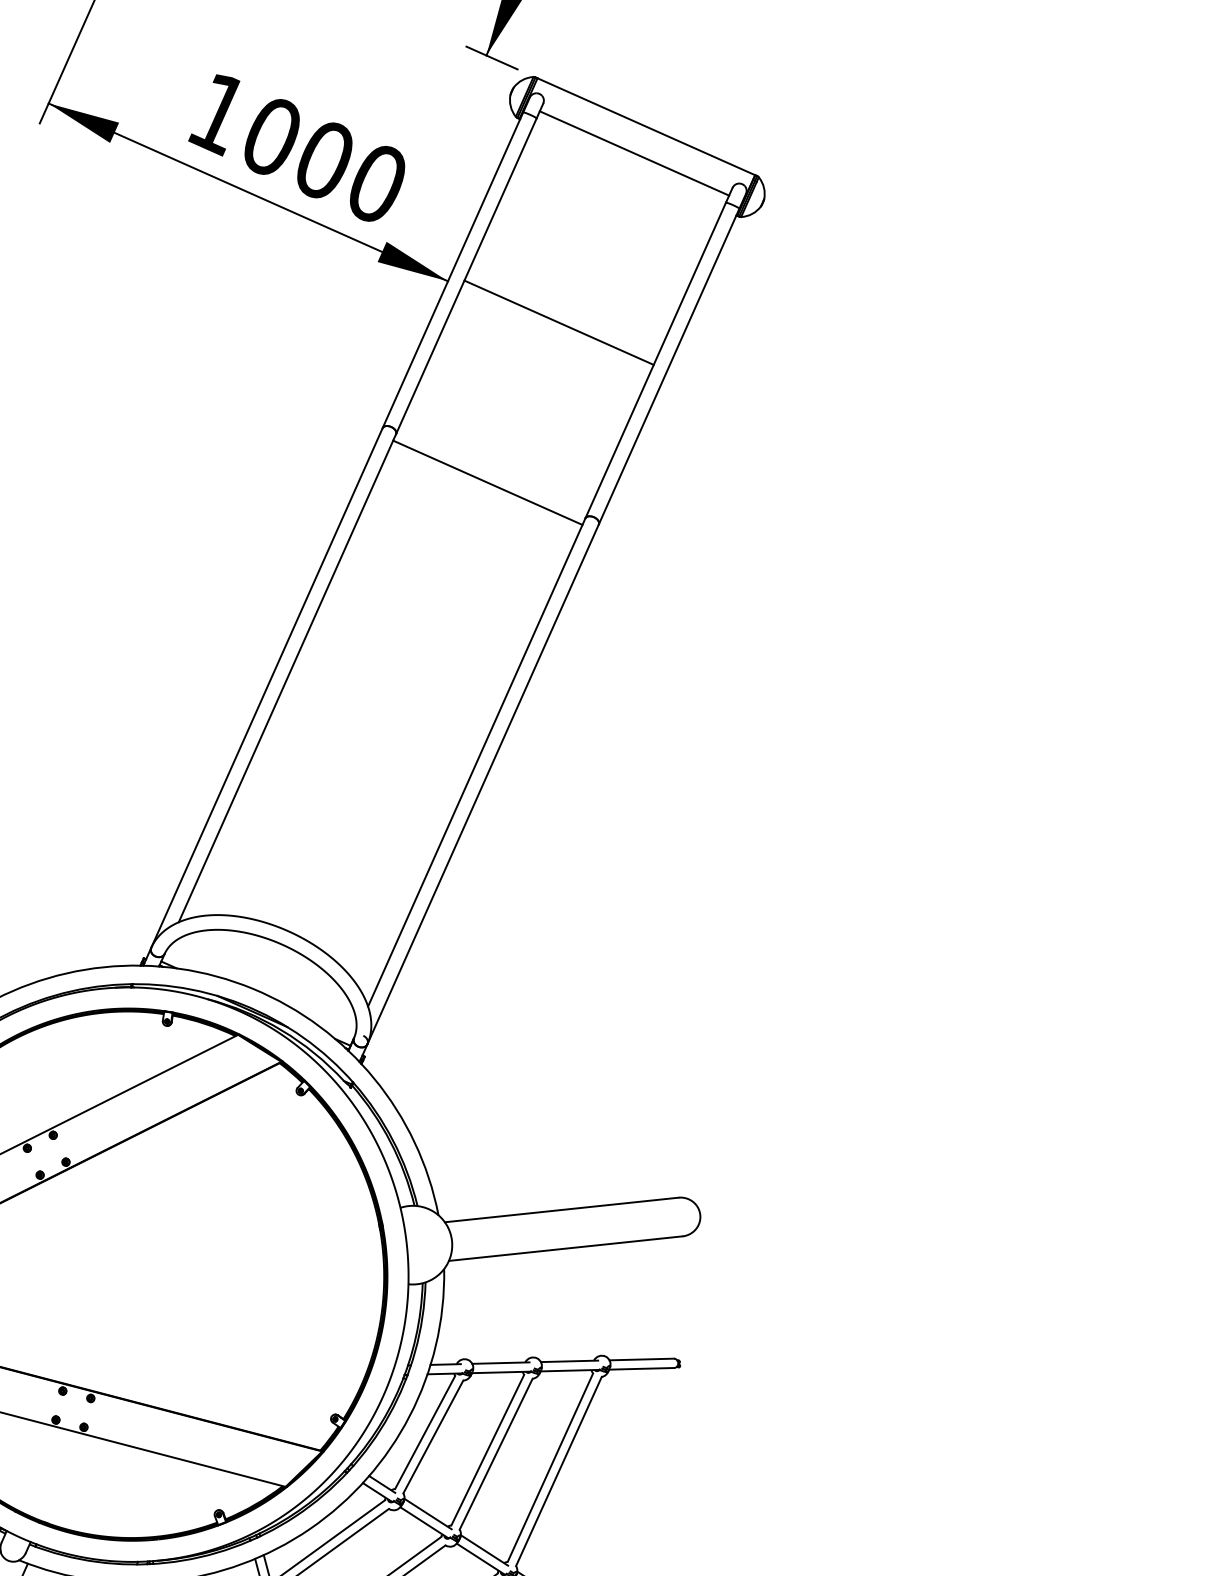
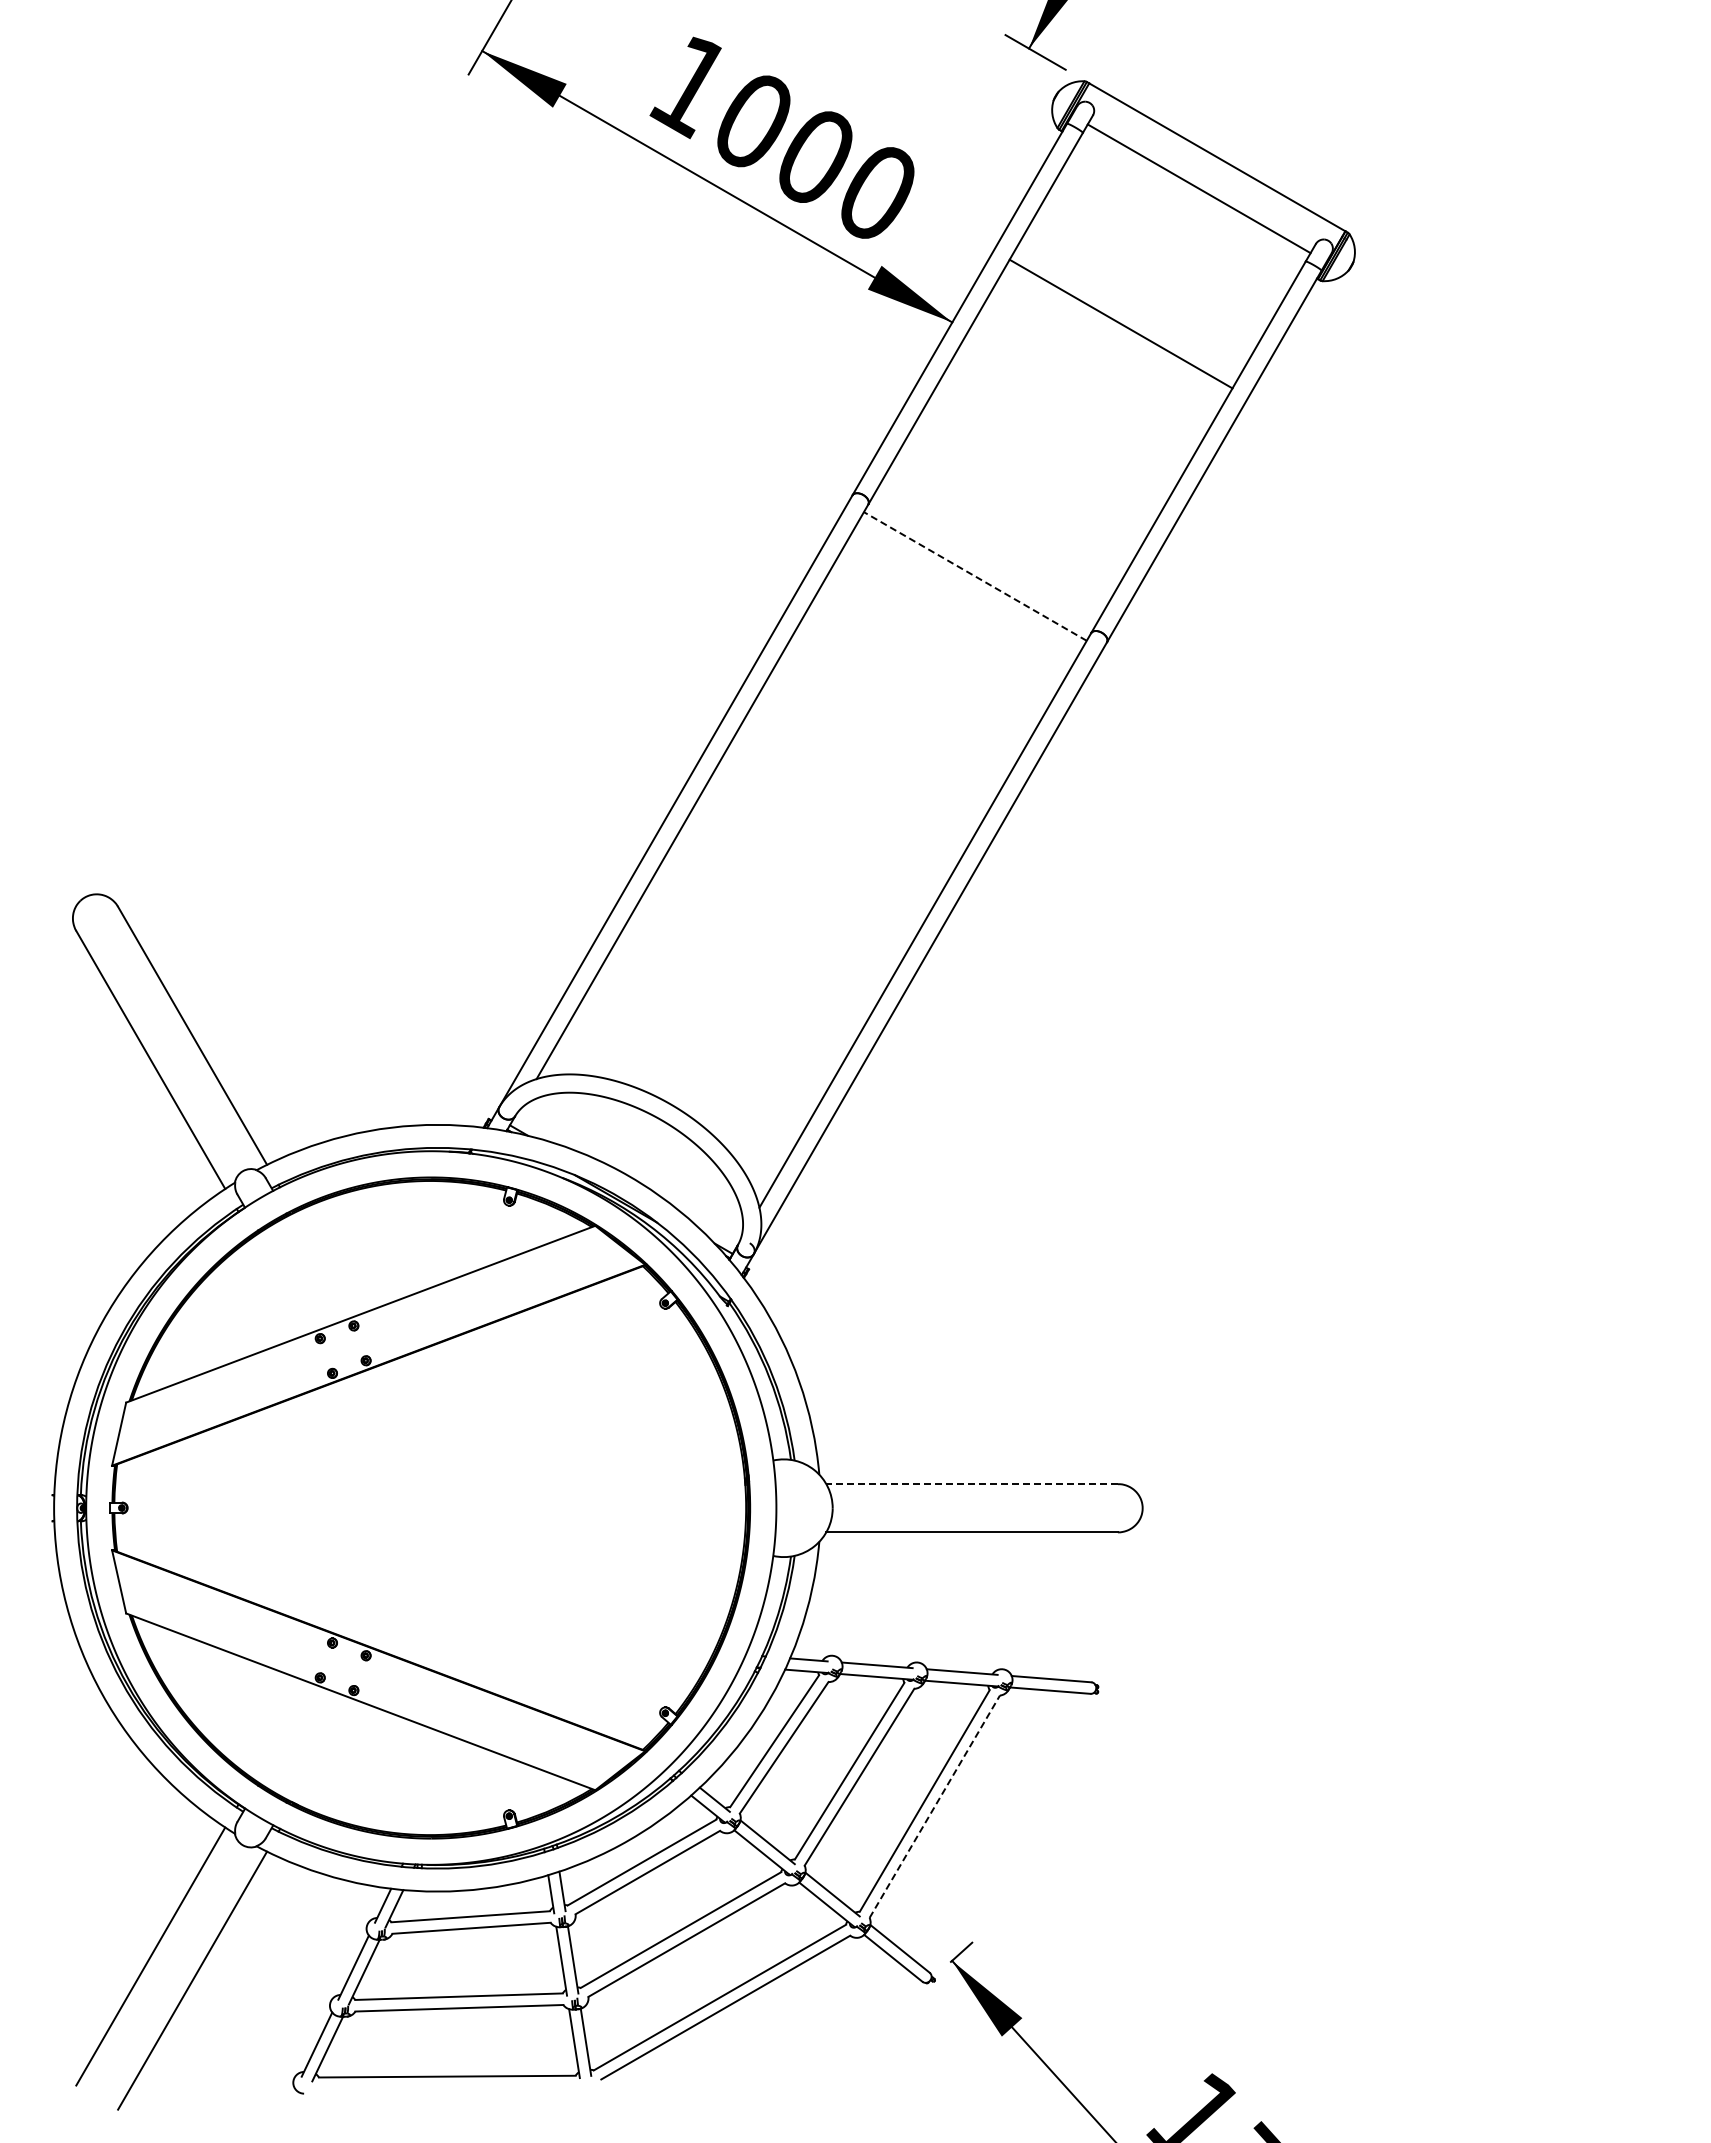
line: (558, 322) -> (1120, 323), moved
line: (487, 482) -> (975, 576), solid -> dashed
line: (562, 1210) -> (972, 1484), solid -> dashed
line: (558, 1471) -> (934, 1806), solid -> dashed

